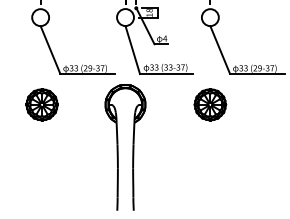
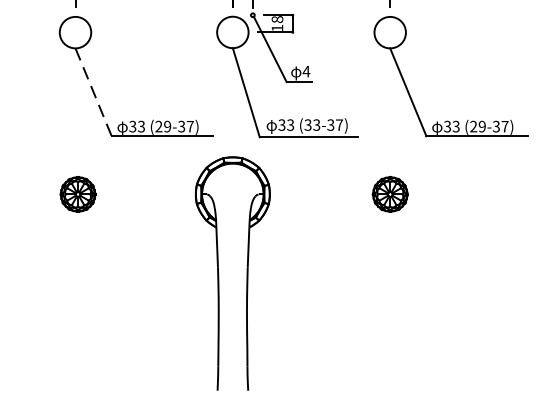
line: (50, 49) -> (93, 91), solid -> dashed
part: (41, 104) -> (77, 193), size x0.6
part: (210, 104) -> (390, 193), size x0.6

